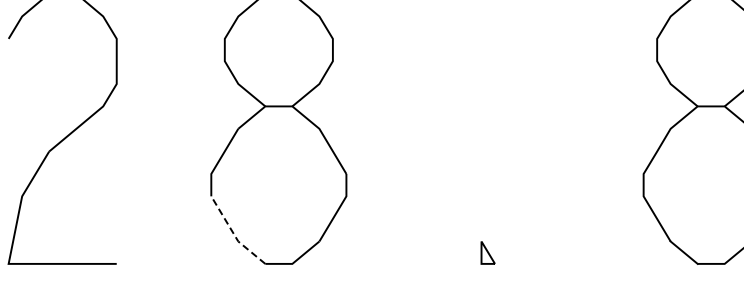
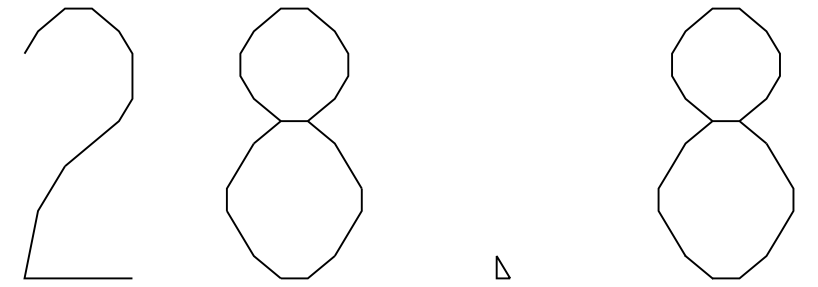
line: (233, 234) -> (249, 249), dashed -> solid

